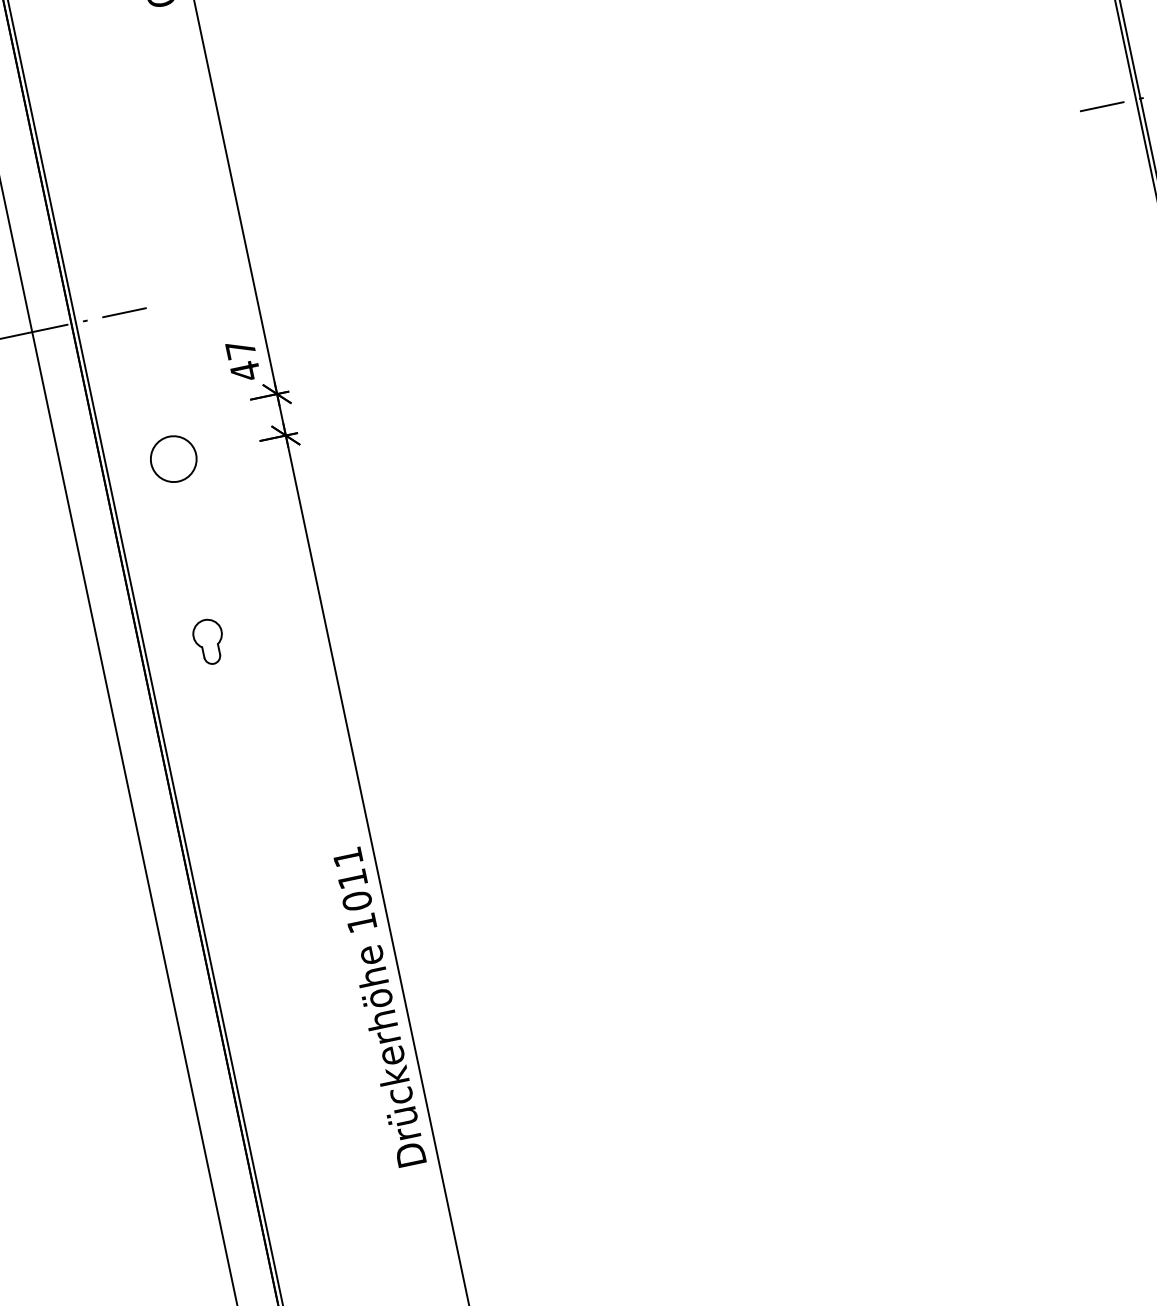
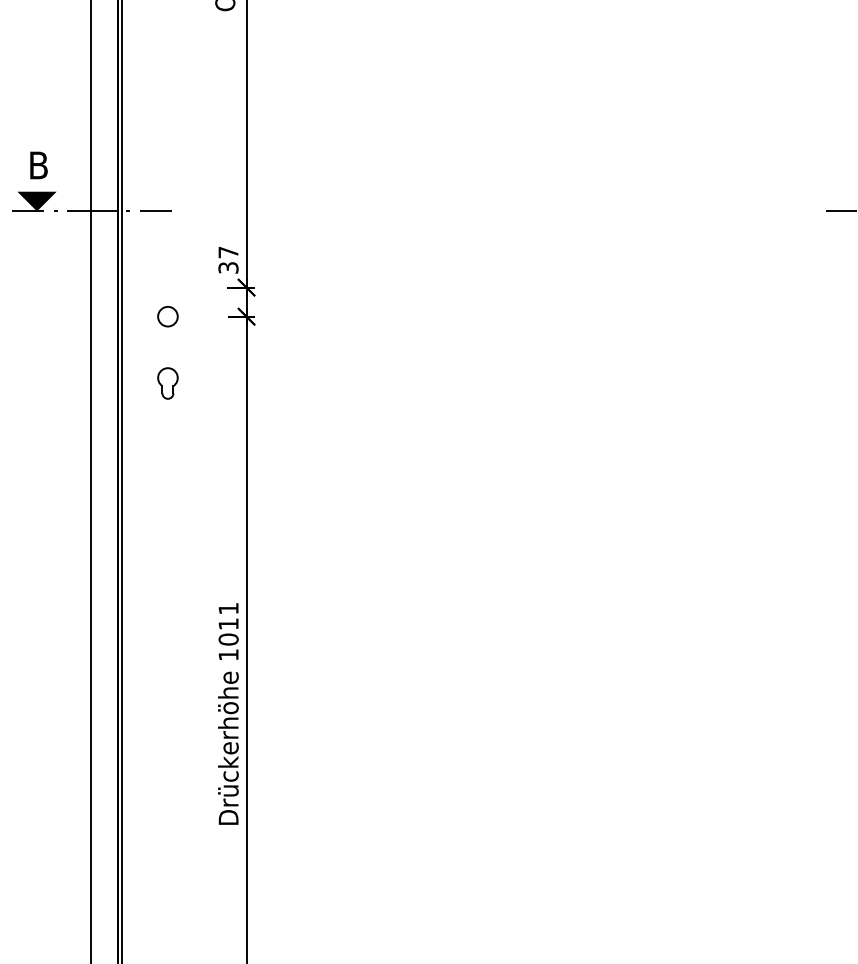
text: (245, 370) -> (228, 267), 47 -> 37
circle: (173, 458) -> (167, 316), size x0.62
part: (208, 642) -> (167, 383), moved

